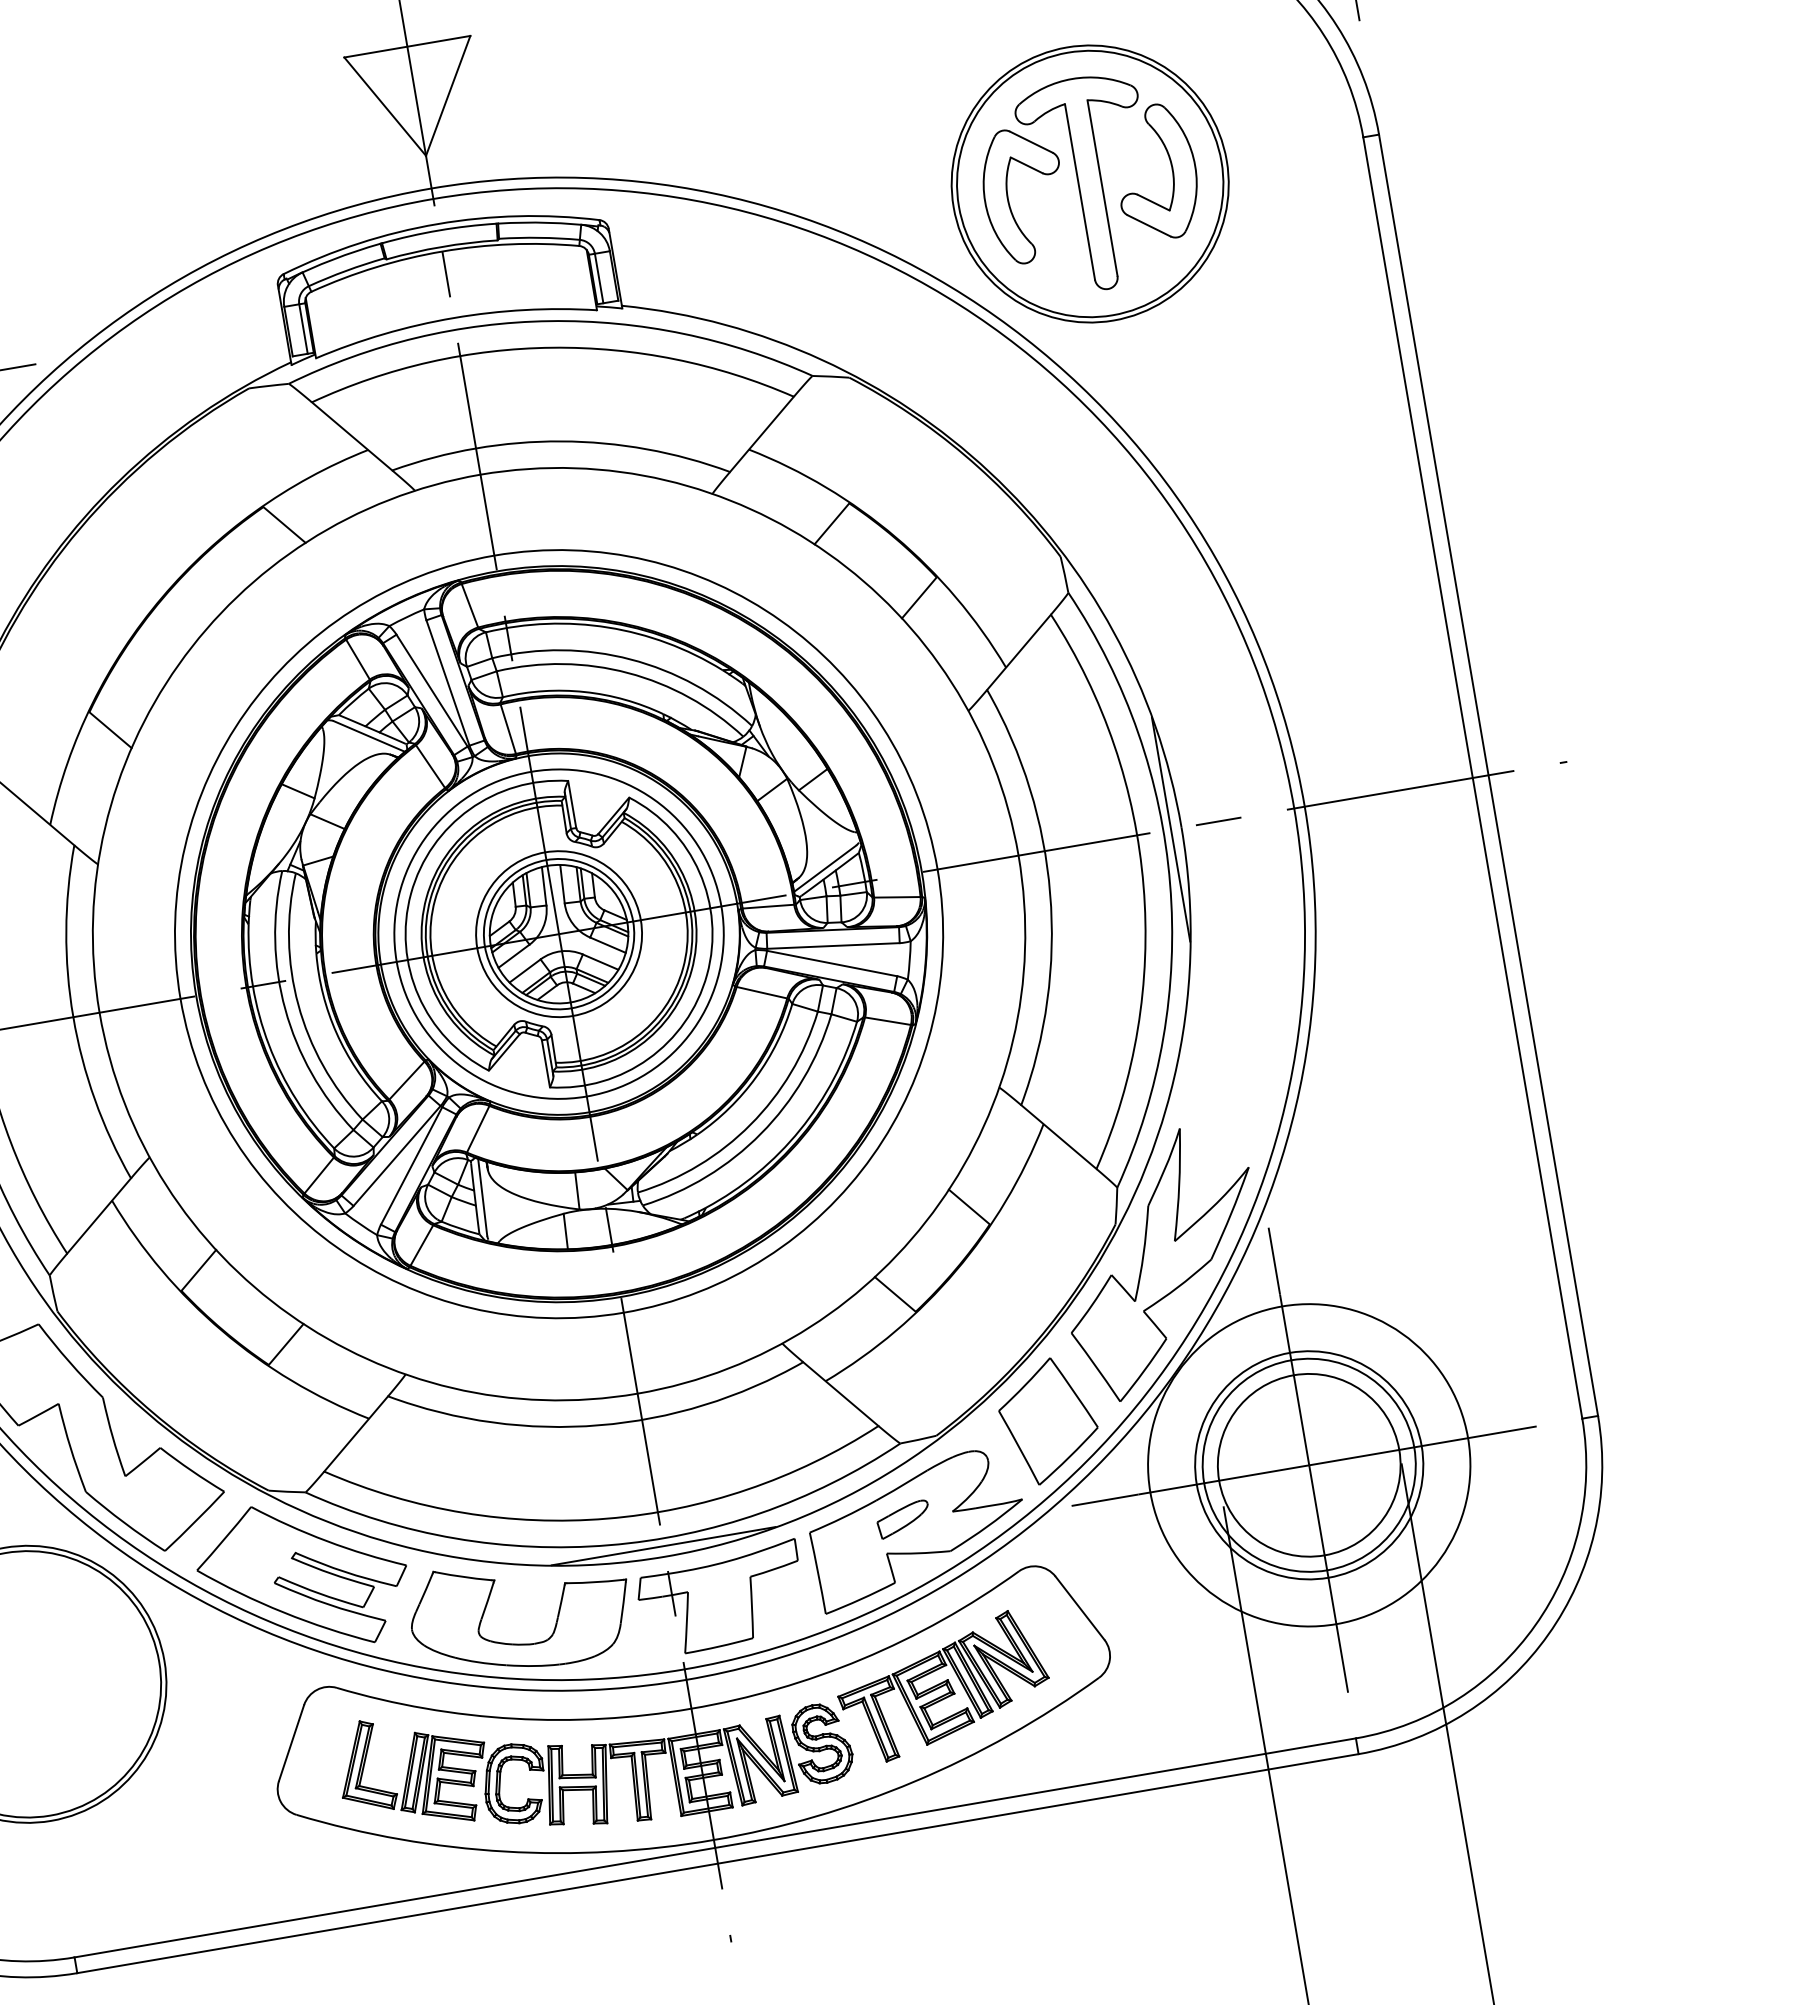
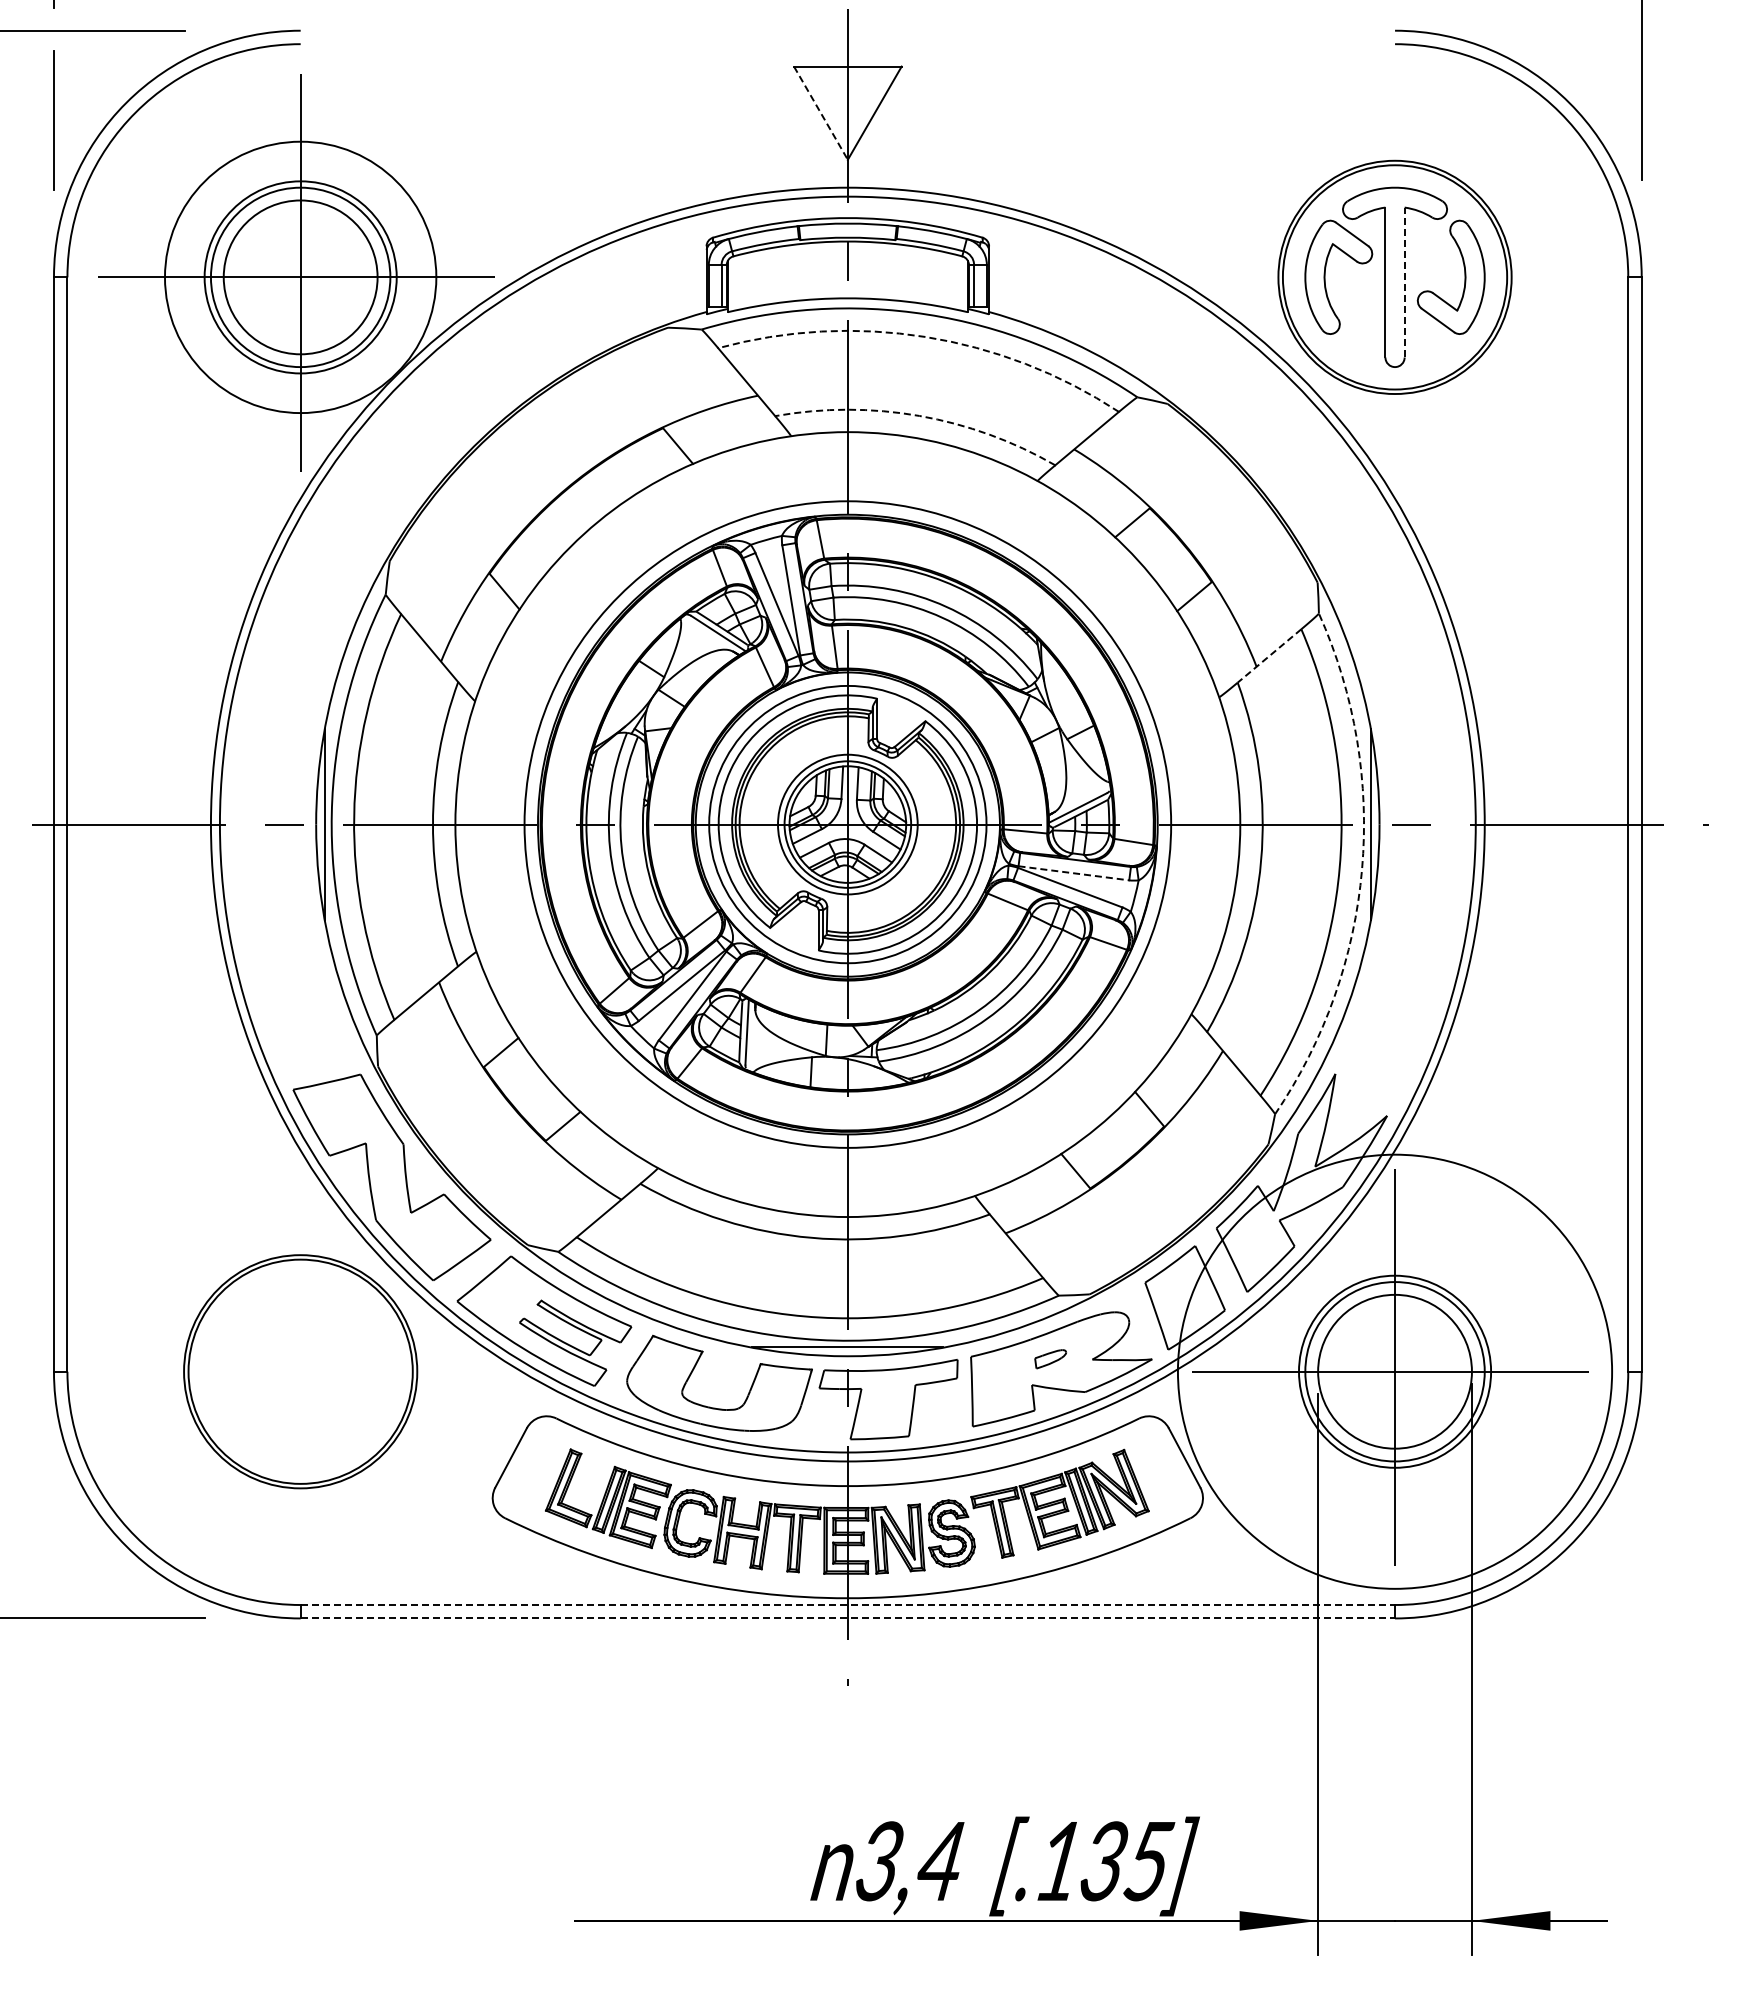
line: (384, 107) -> (820, 113), solid -> dashed
line: (1102, 188) -> (1404, 282), solid -> dashed
arc: (552, 347) -> (925, 336), solid -> dashed
arc: (561, 440) -> (919, 415), solid -> dashed
line: (1018, 651) -> (1269, 655), solid -> dashed
arc: (1170, 883) -> (1362, 869), solid -> dashed
line: (833, 946) -> (1073, 873), solid -> dashed
circle: (1308, 1465) -> (1394, 1371), size x1.6
part: (903, 1519) -> (1050, 1359), size x0.7
line: (716, 1848) -> (848, 1605), solid -> dashed
line: (718, 1863) -> (848, 1618), solid -> dashed

